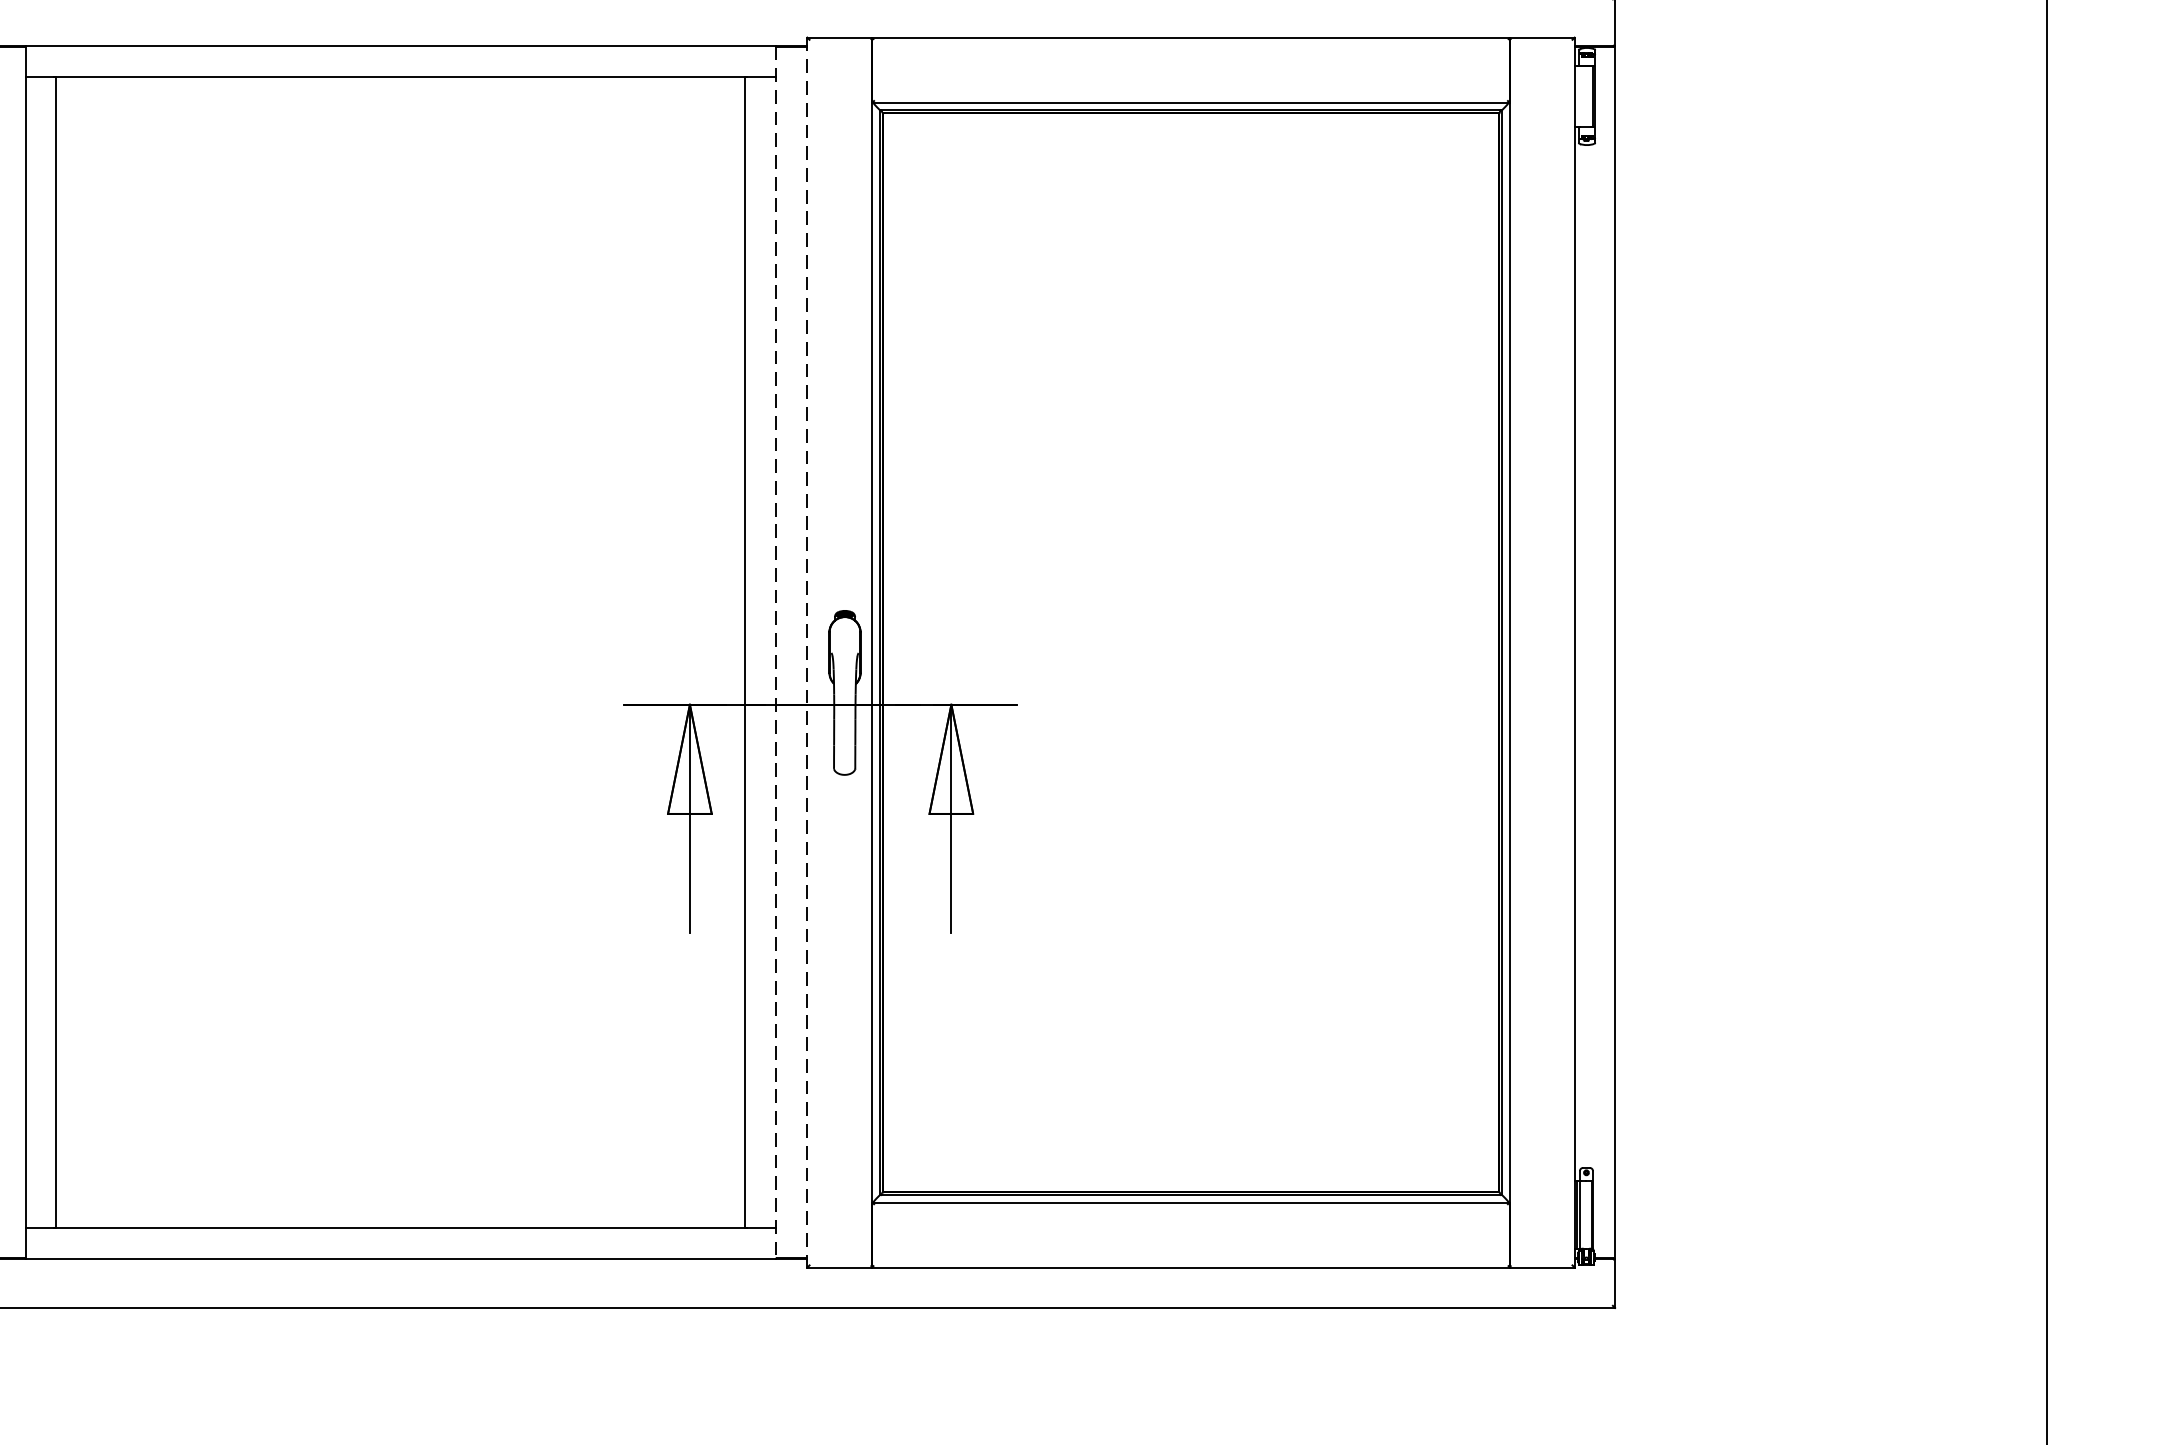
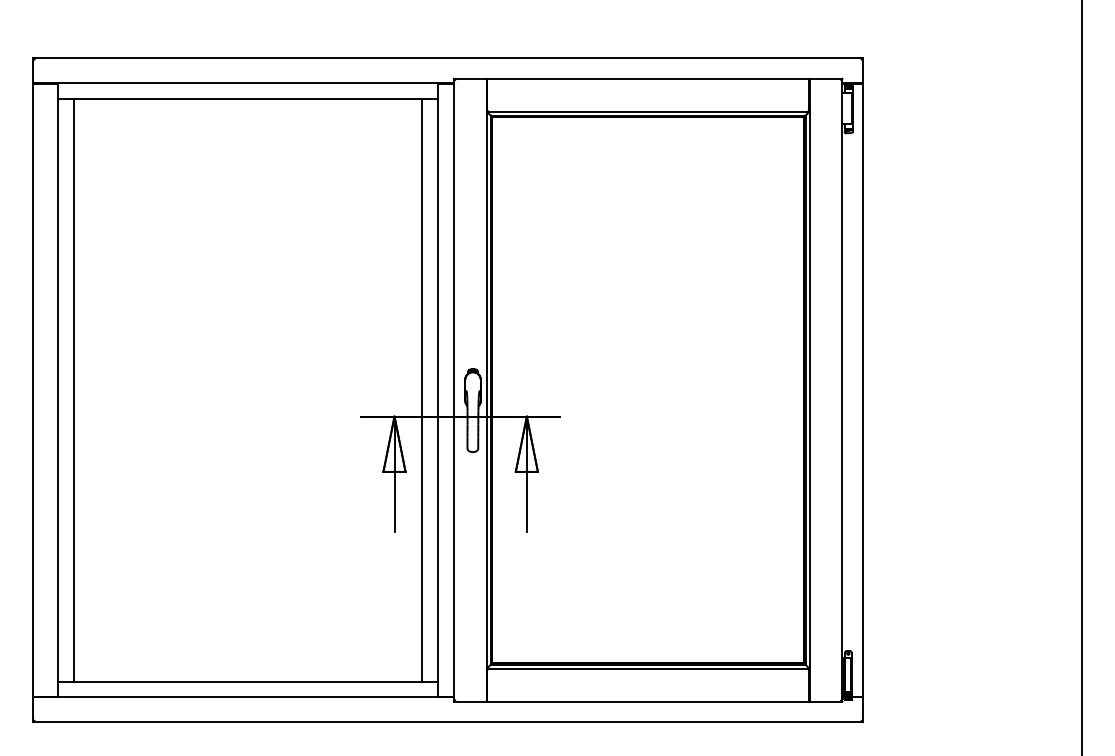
line: (774, 653) -> (437, 390), dashed -> solid
line: (806, 653) -> (453, 390), dashed -> solid

